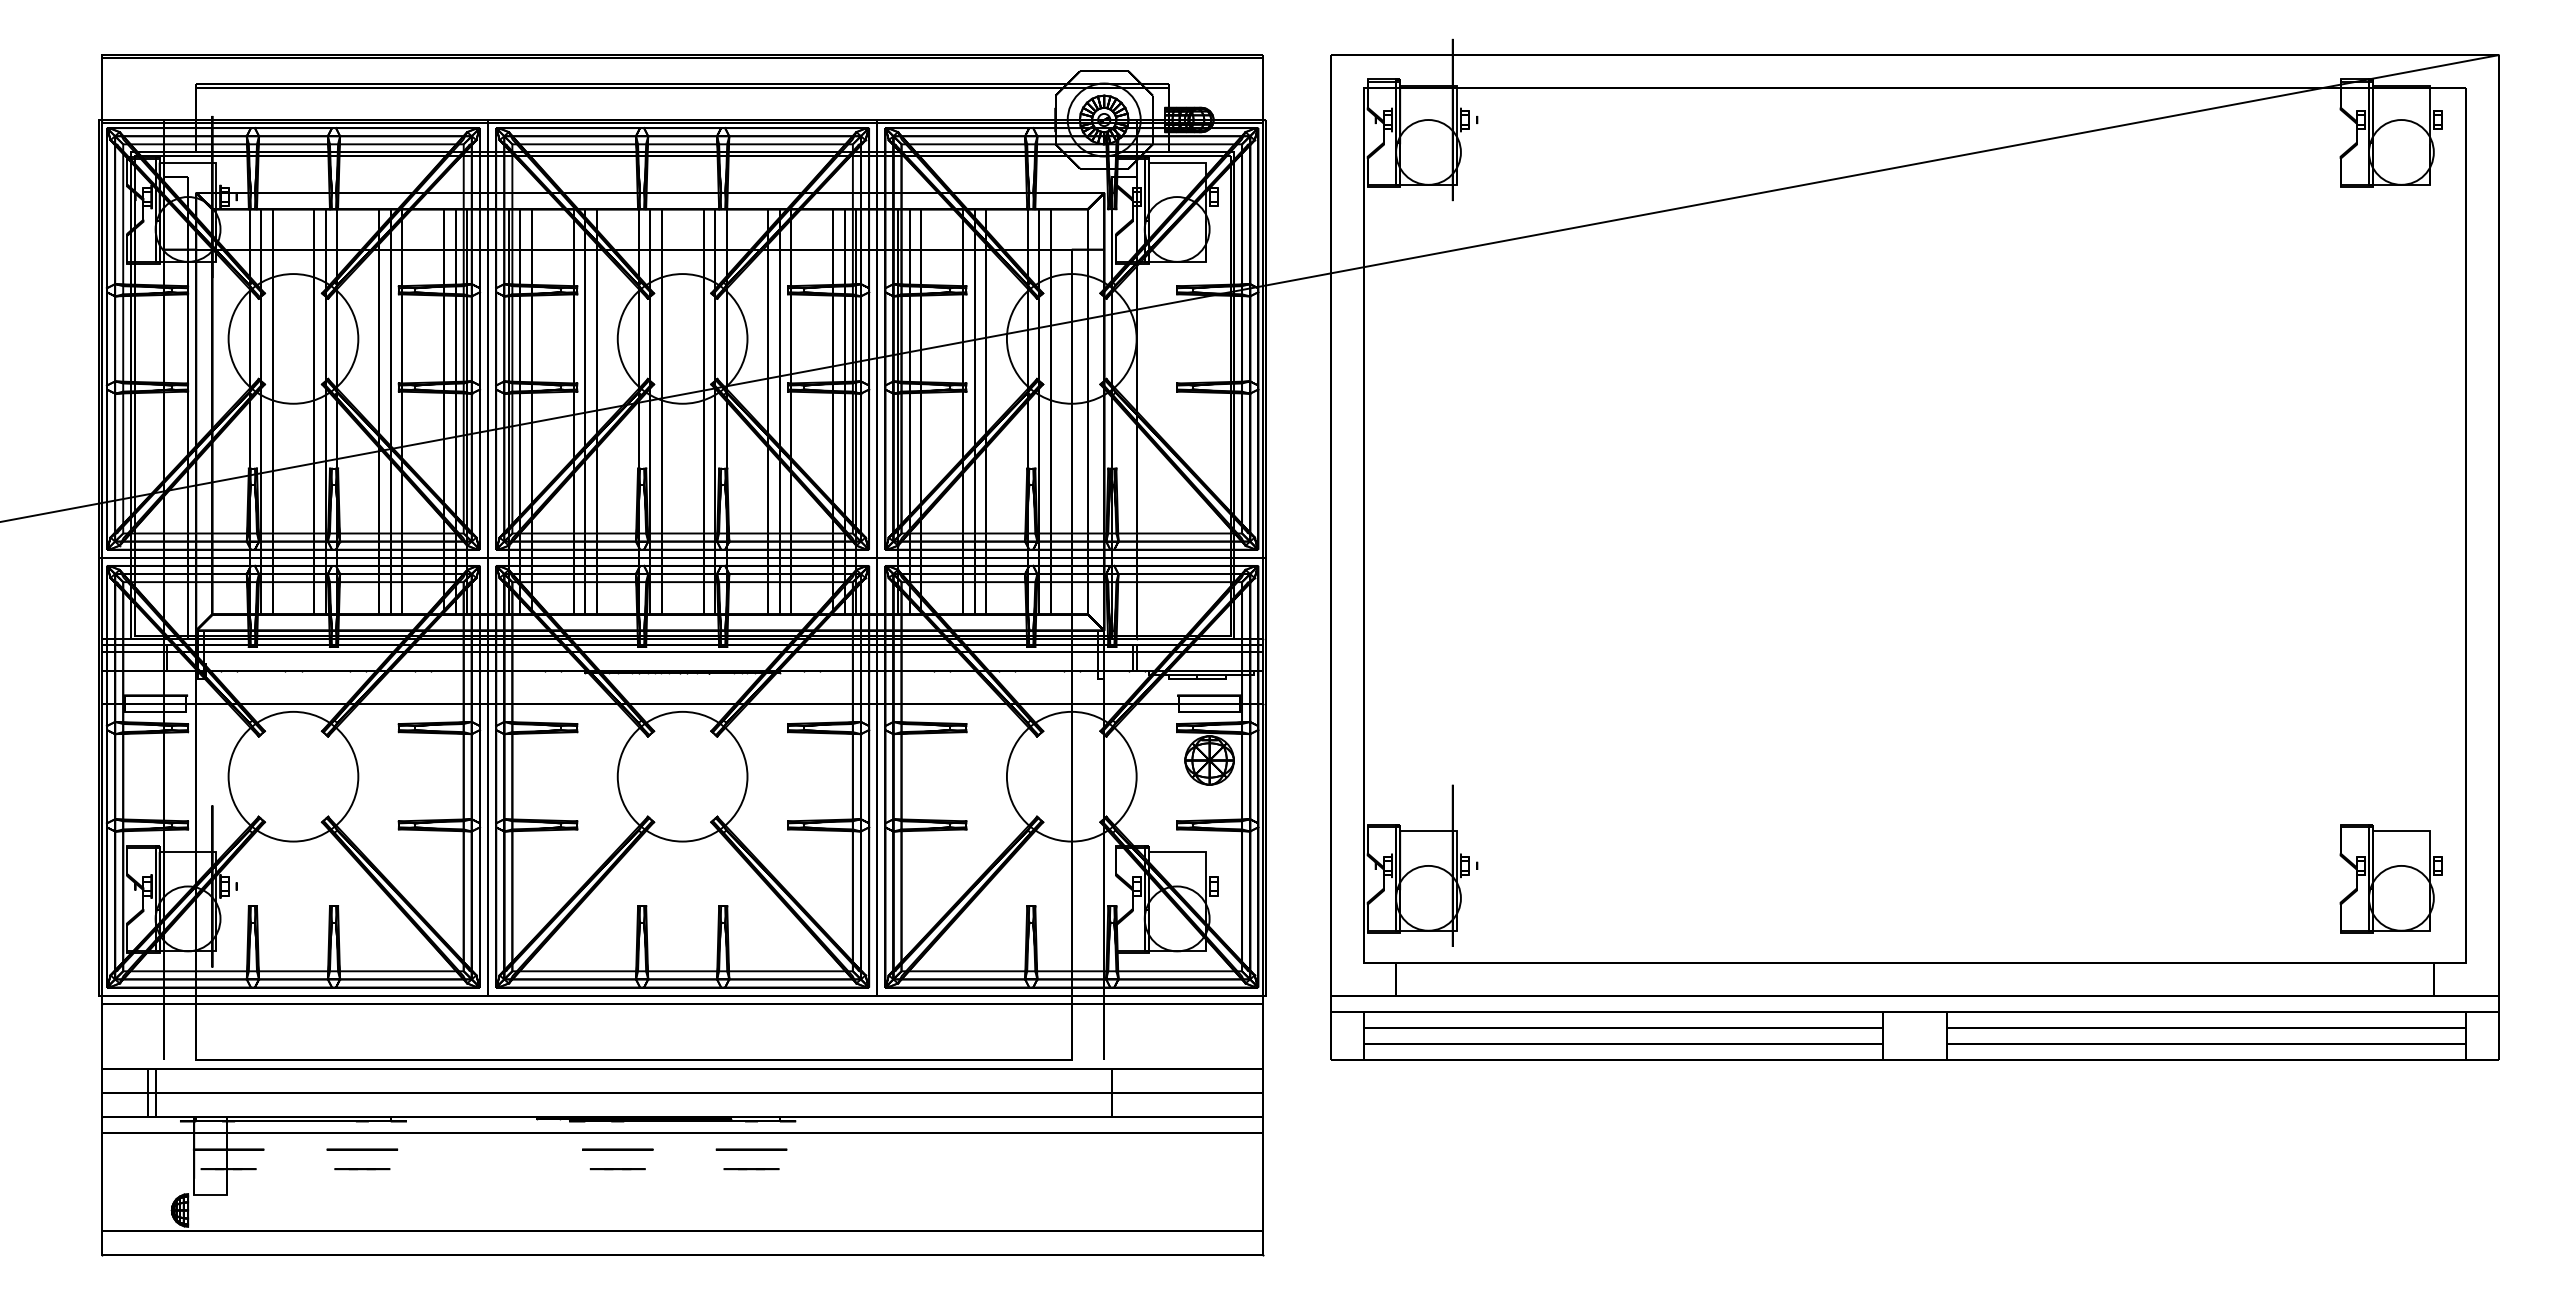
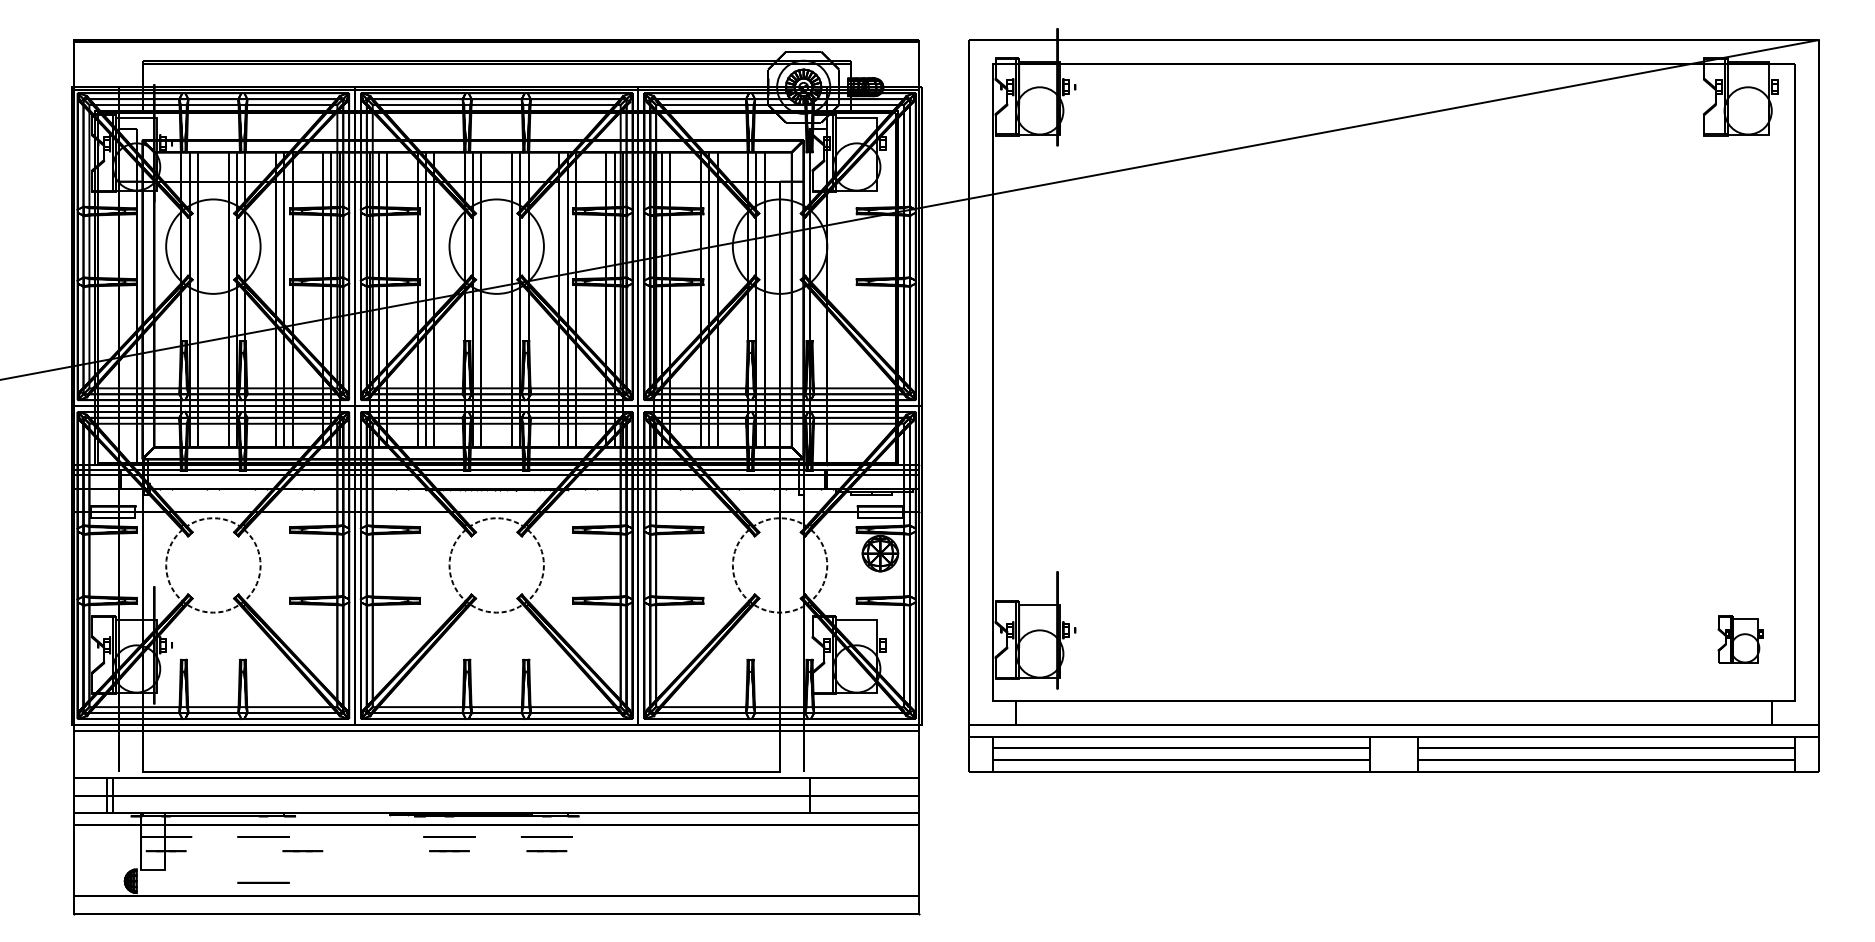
circle: (293, 776) -> (213, 565), solid -> dashed
circle: (682, 776) -> (496, 565), solid -> dashed
circle: (1071, 776) -> (779, 565), solid -> dashed
part: (2390, 878) -> (1740, 639), size x0.6
line: (362, 1169) -> (302, 851), moved
circle: (362, 1212) -> (263, 882), added

